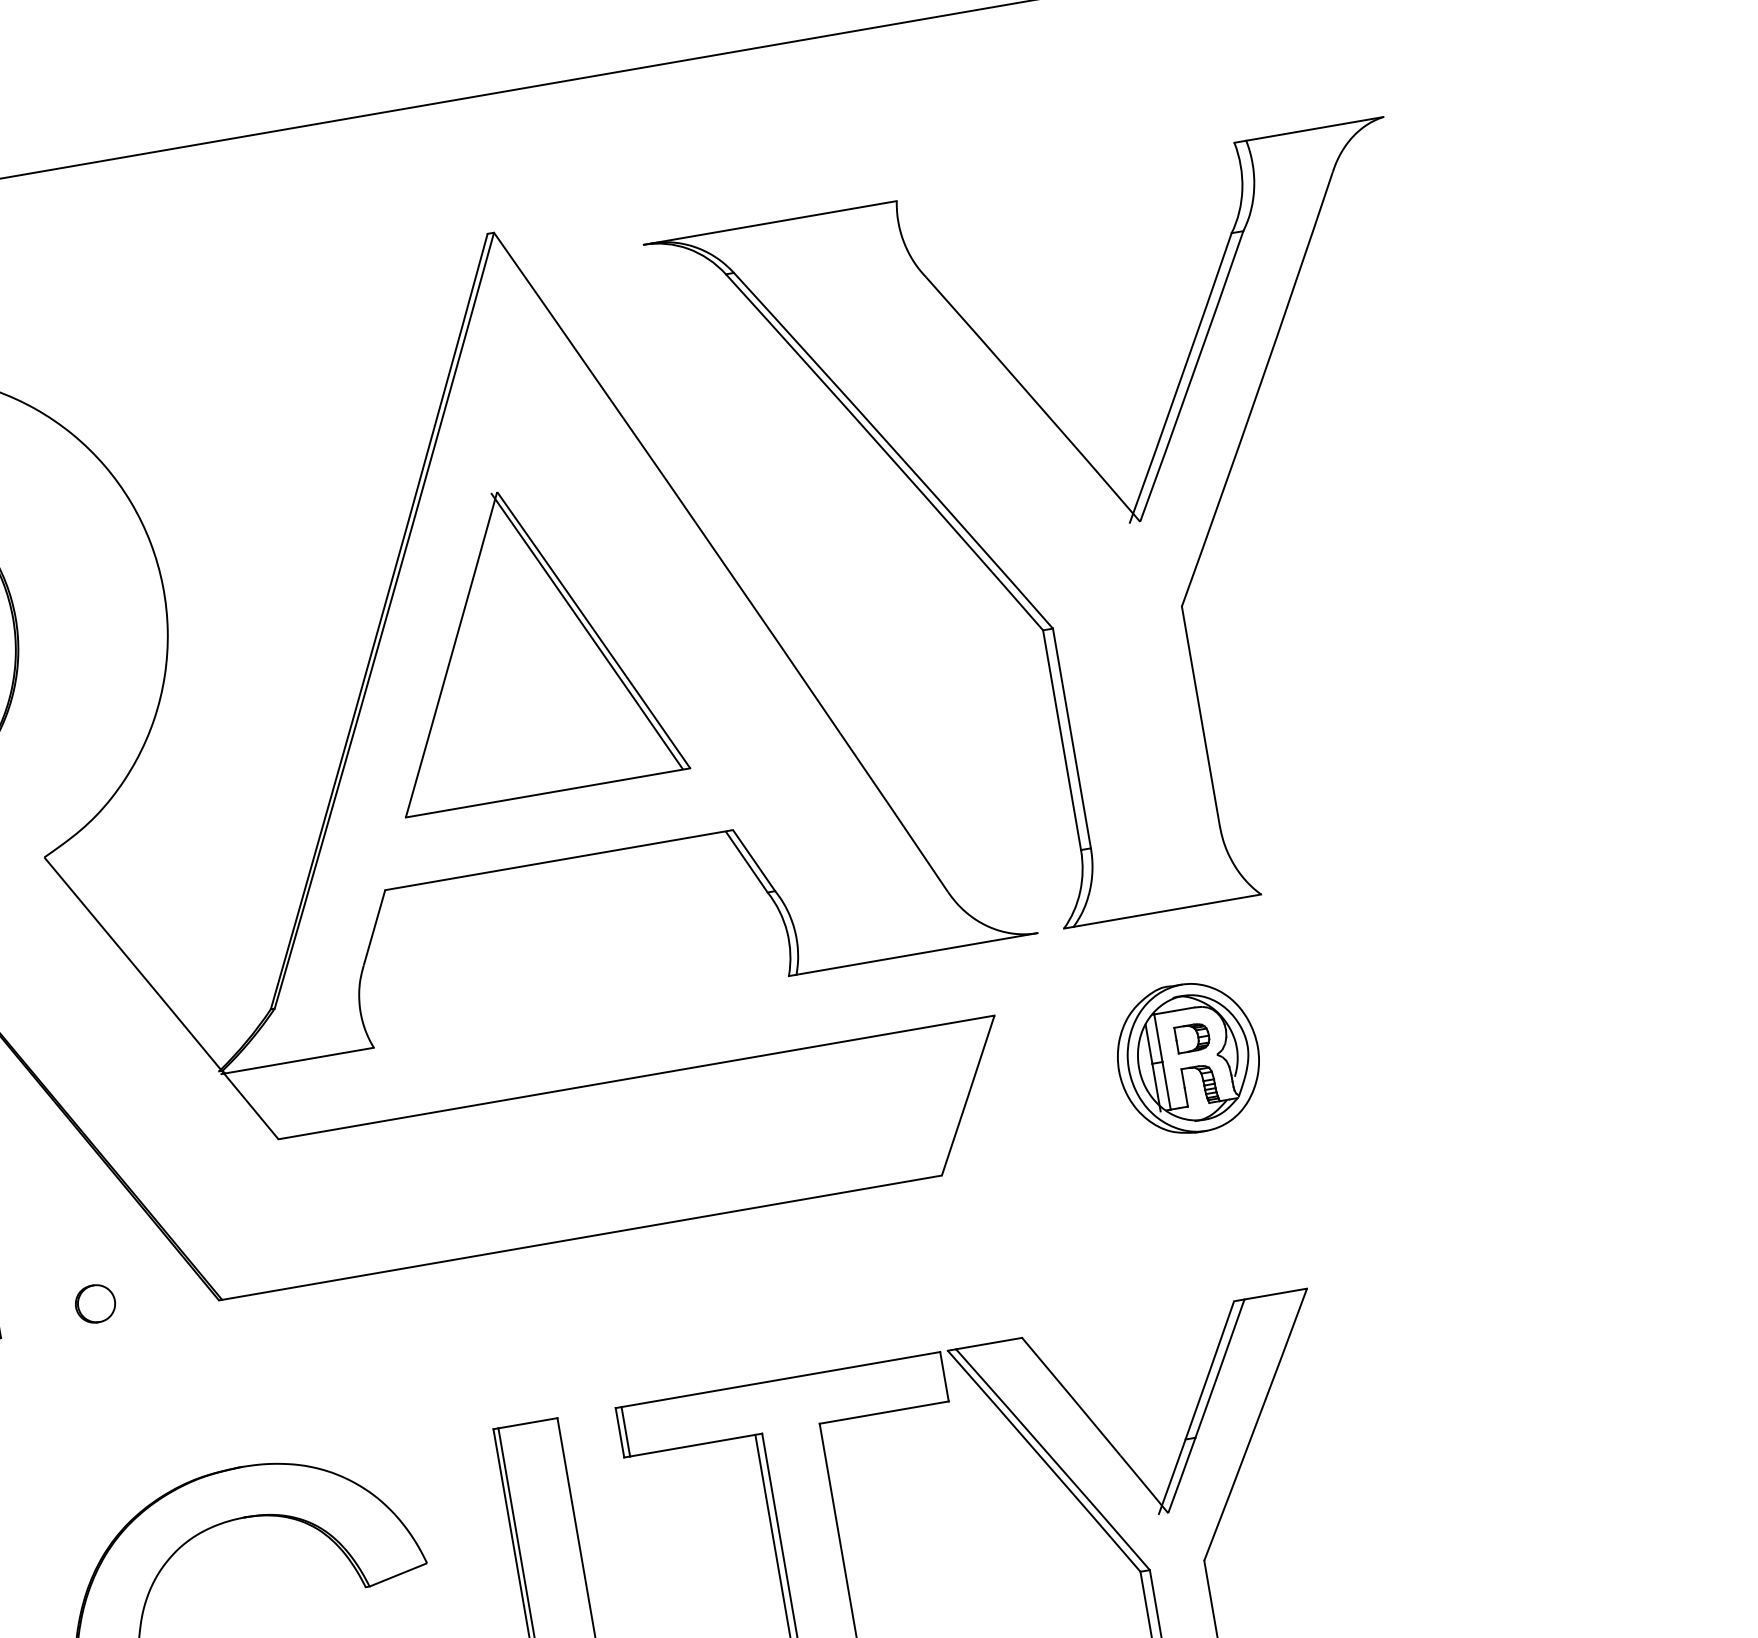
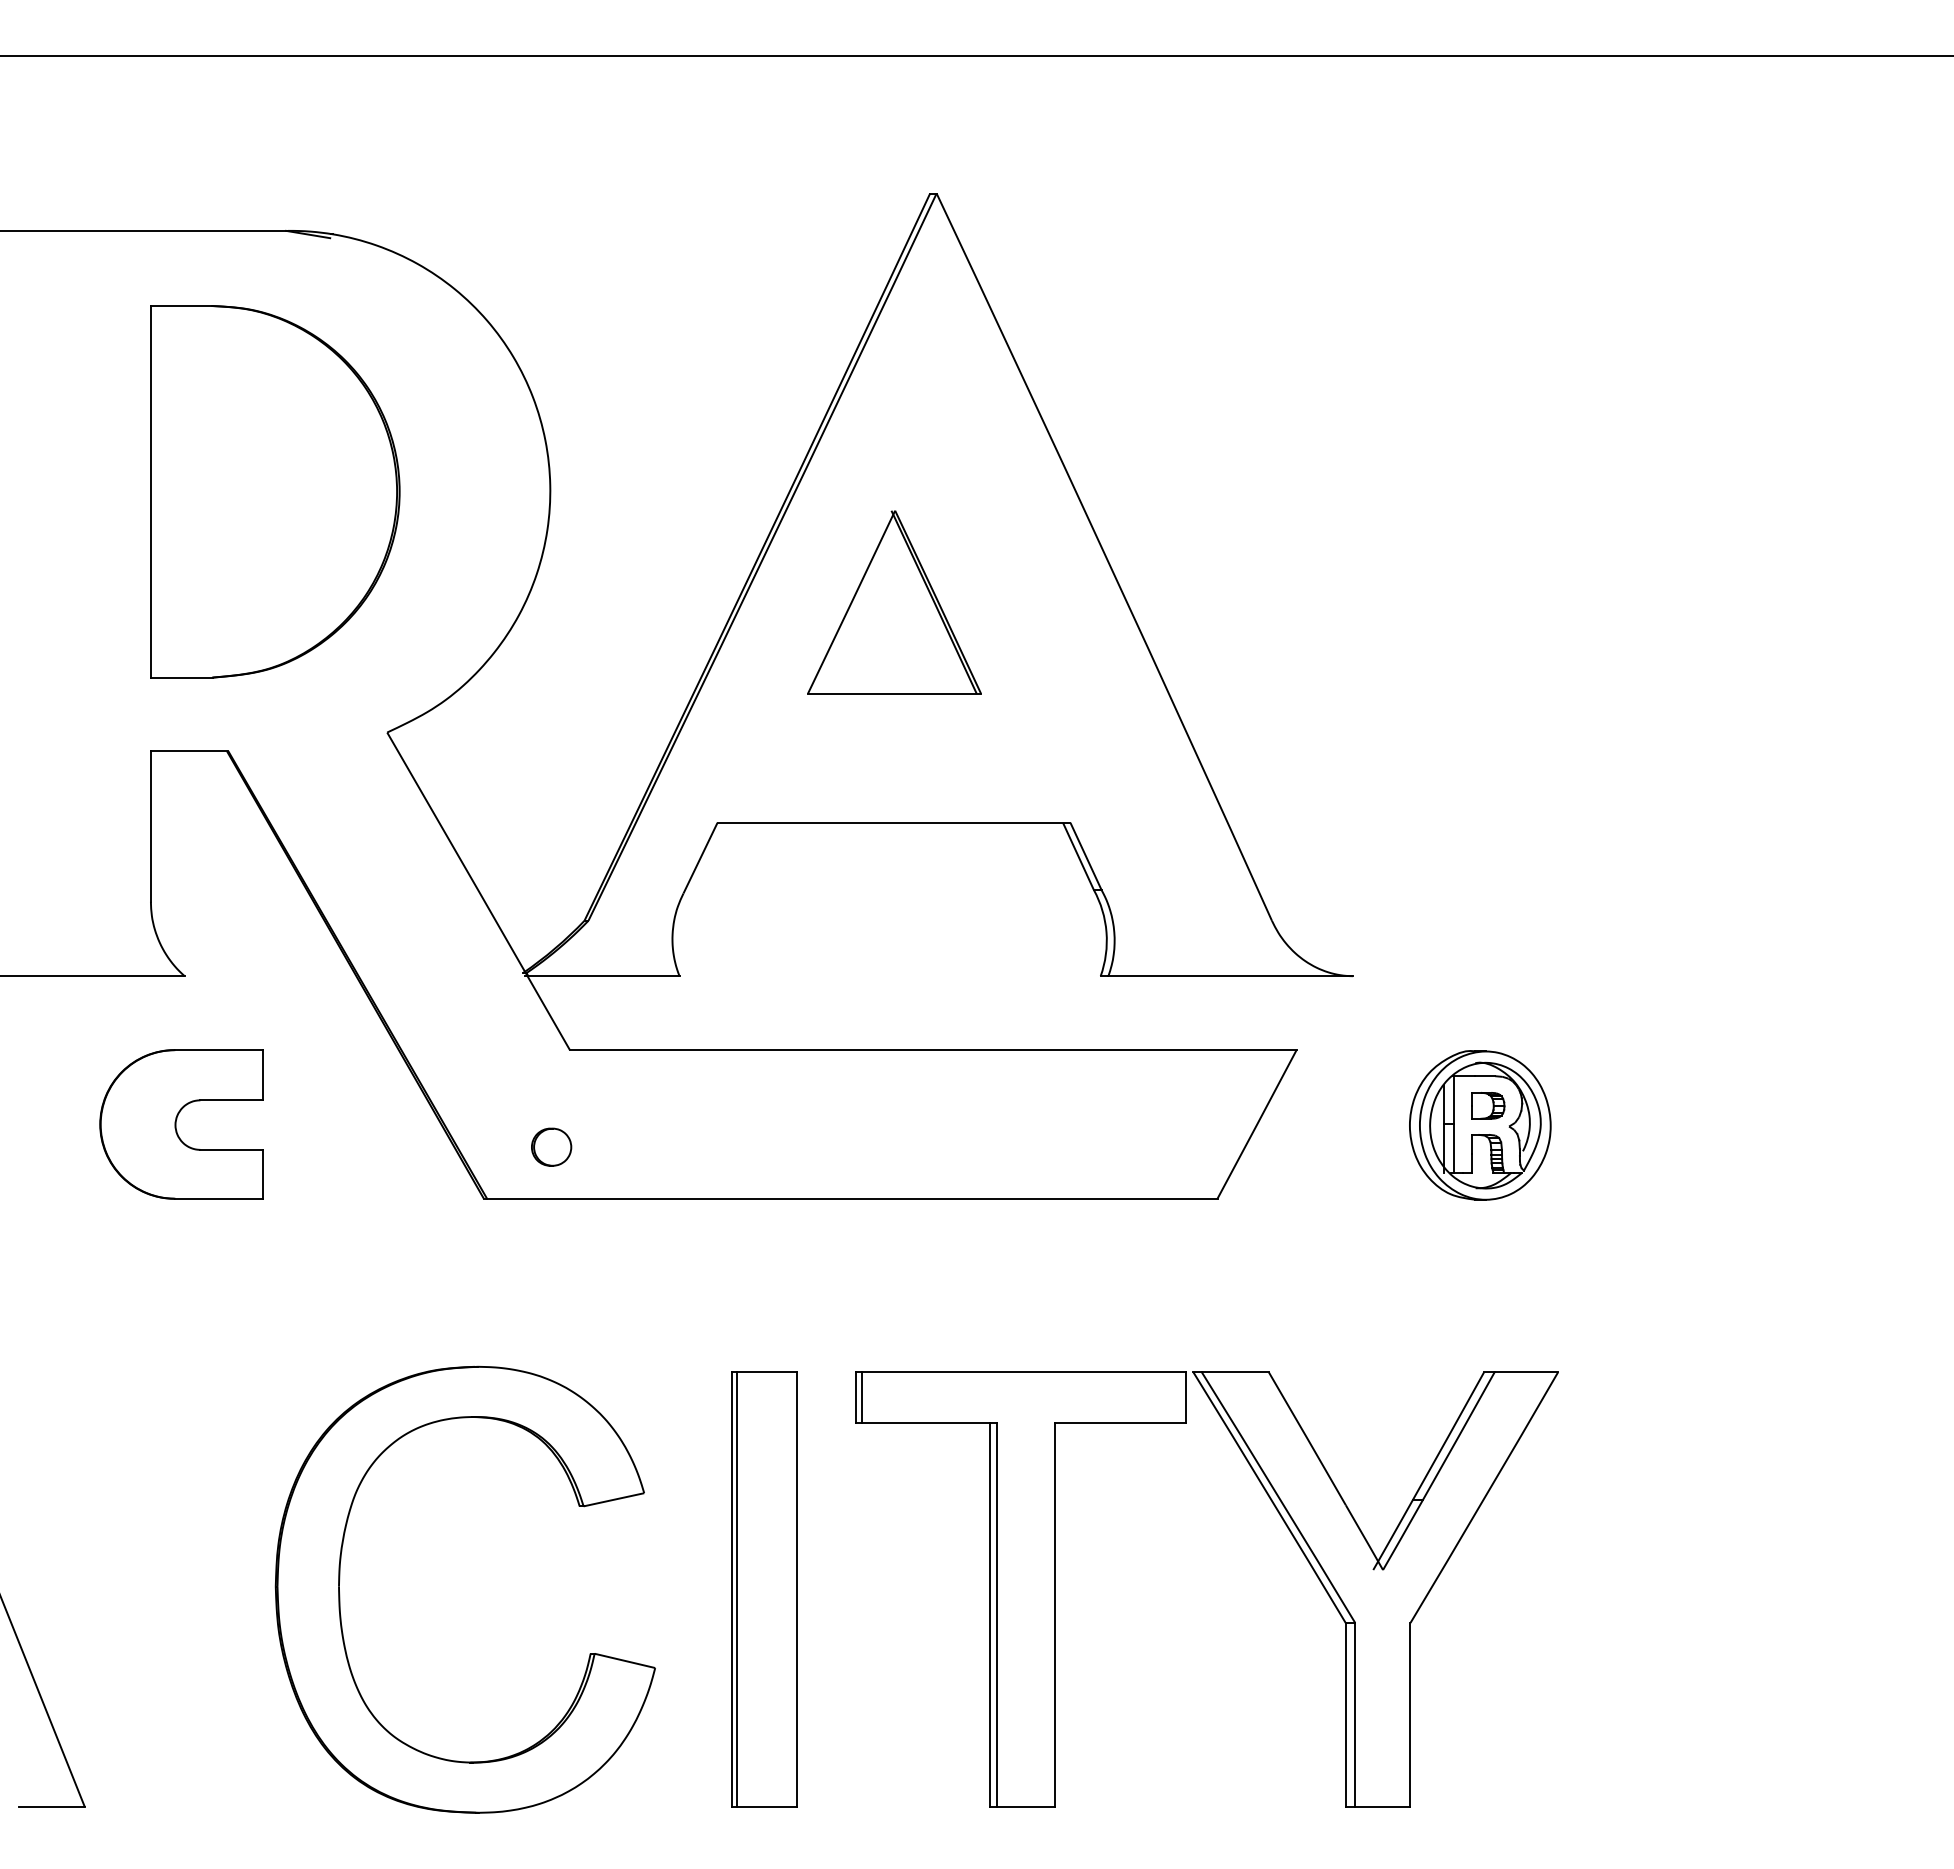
part: (1077, 548) -> (1457, 603), removed
part: (522, 642) -> (894, 602), size x0.6
part: (95, 1303) -> (551, 1146), moved

